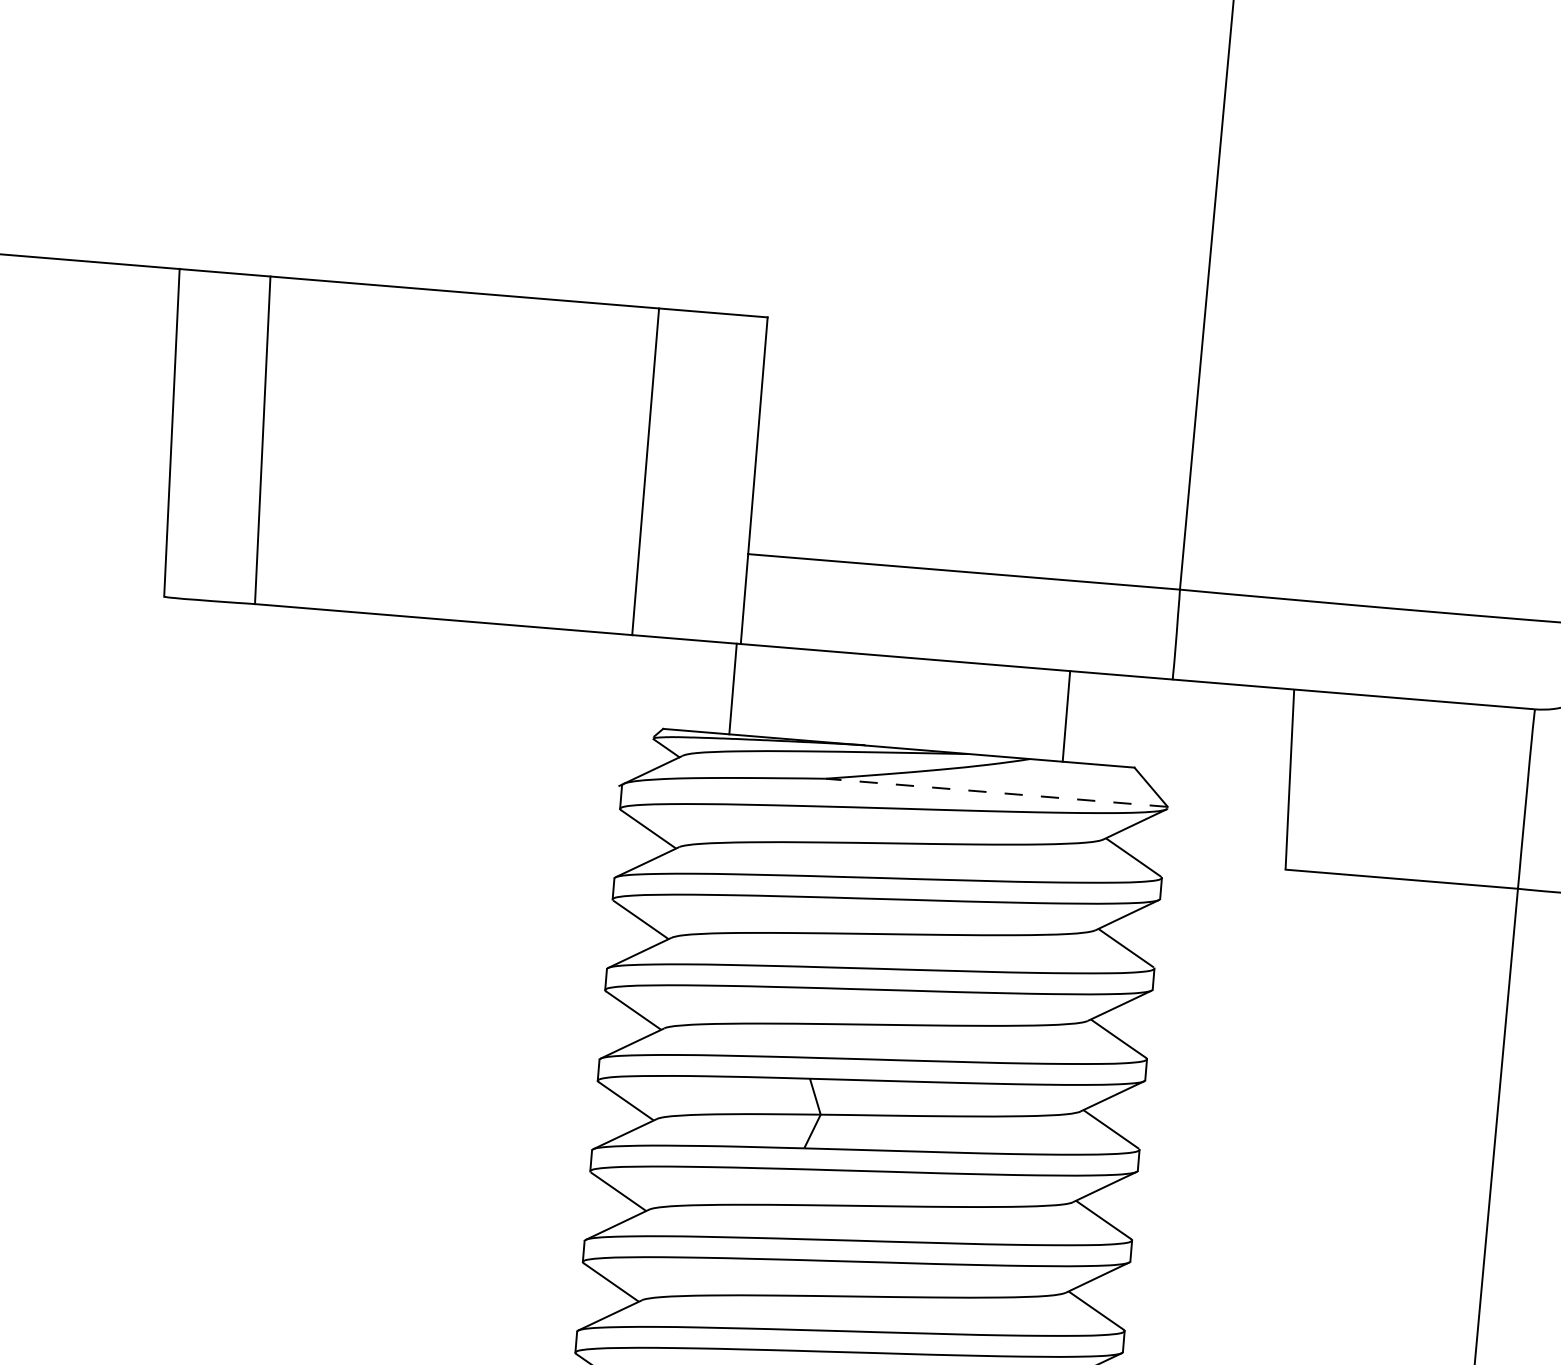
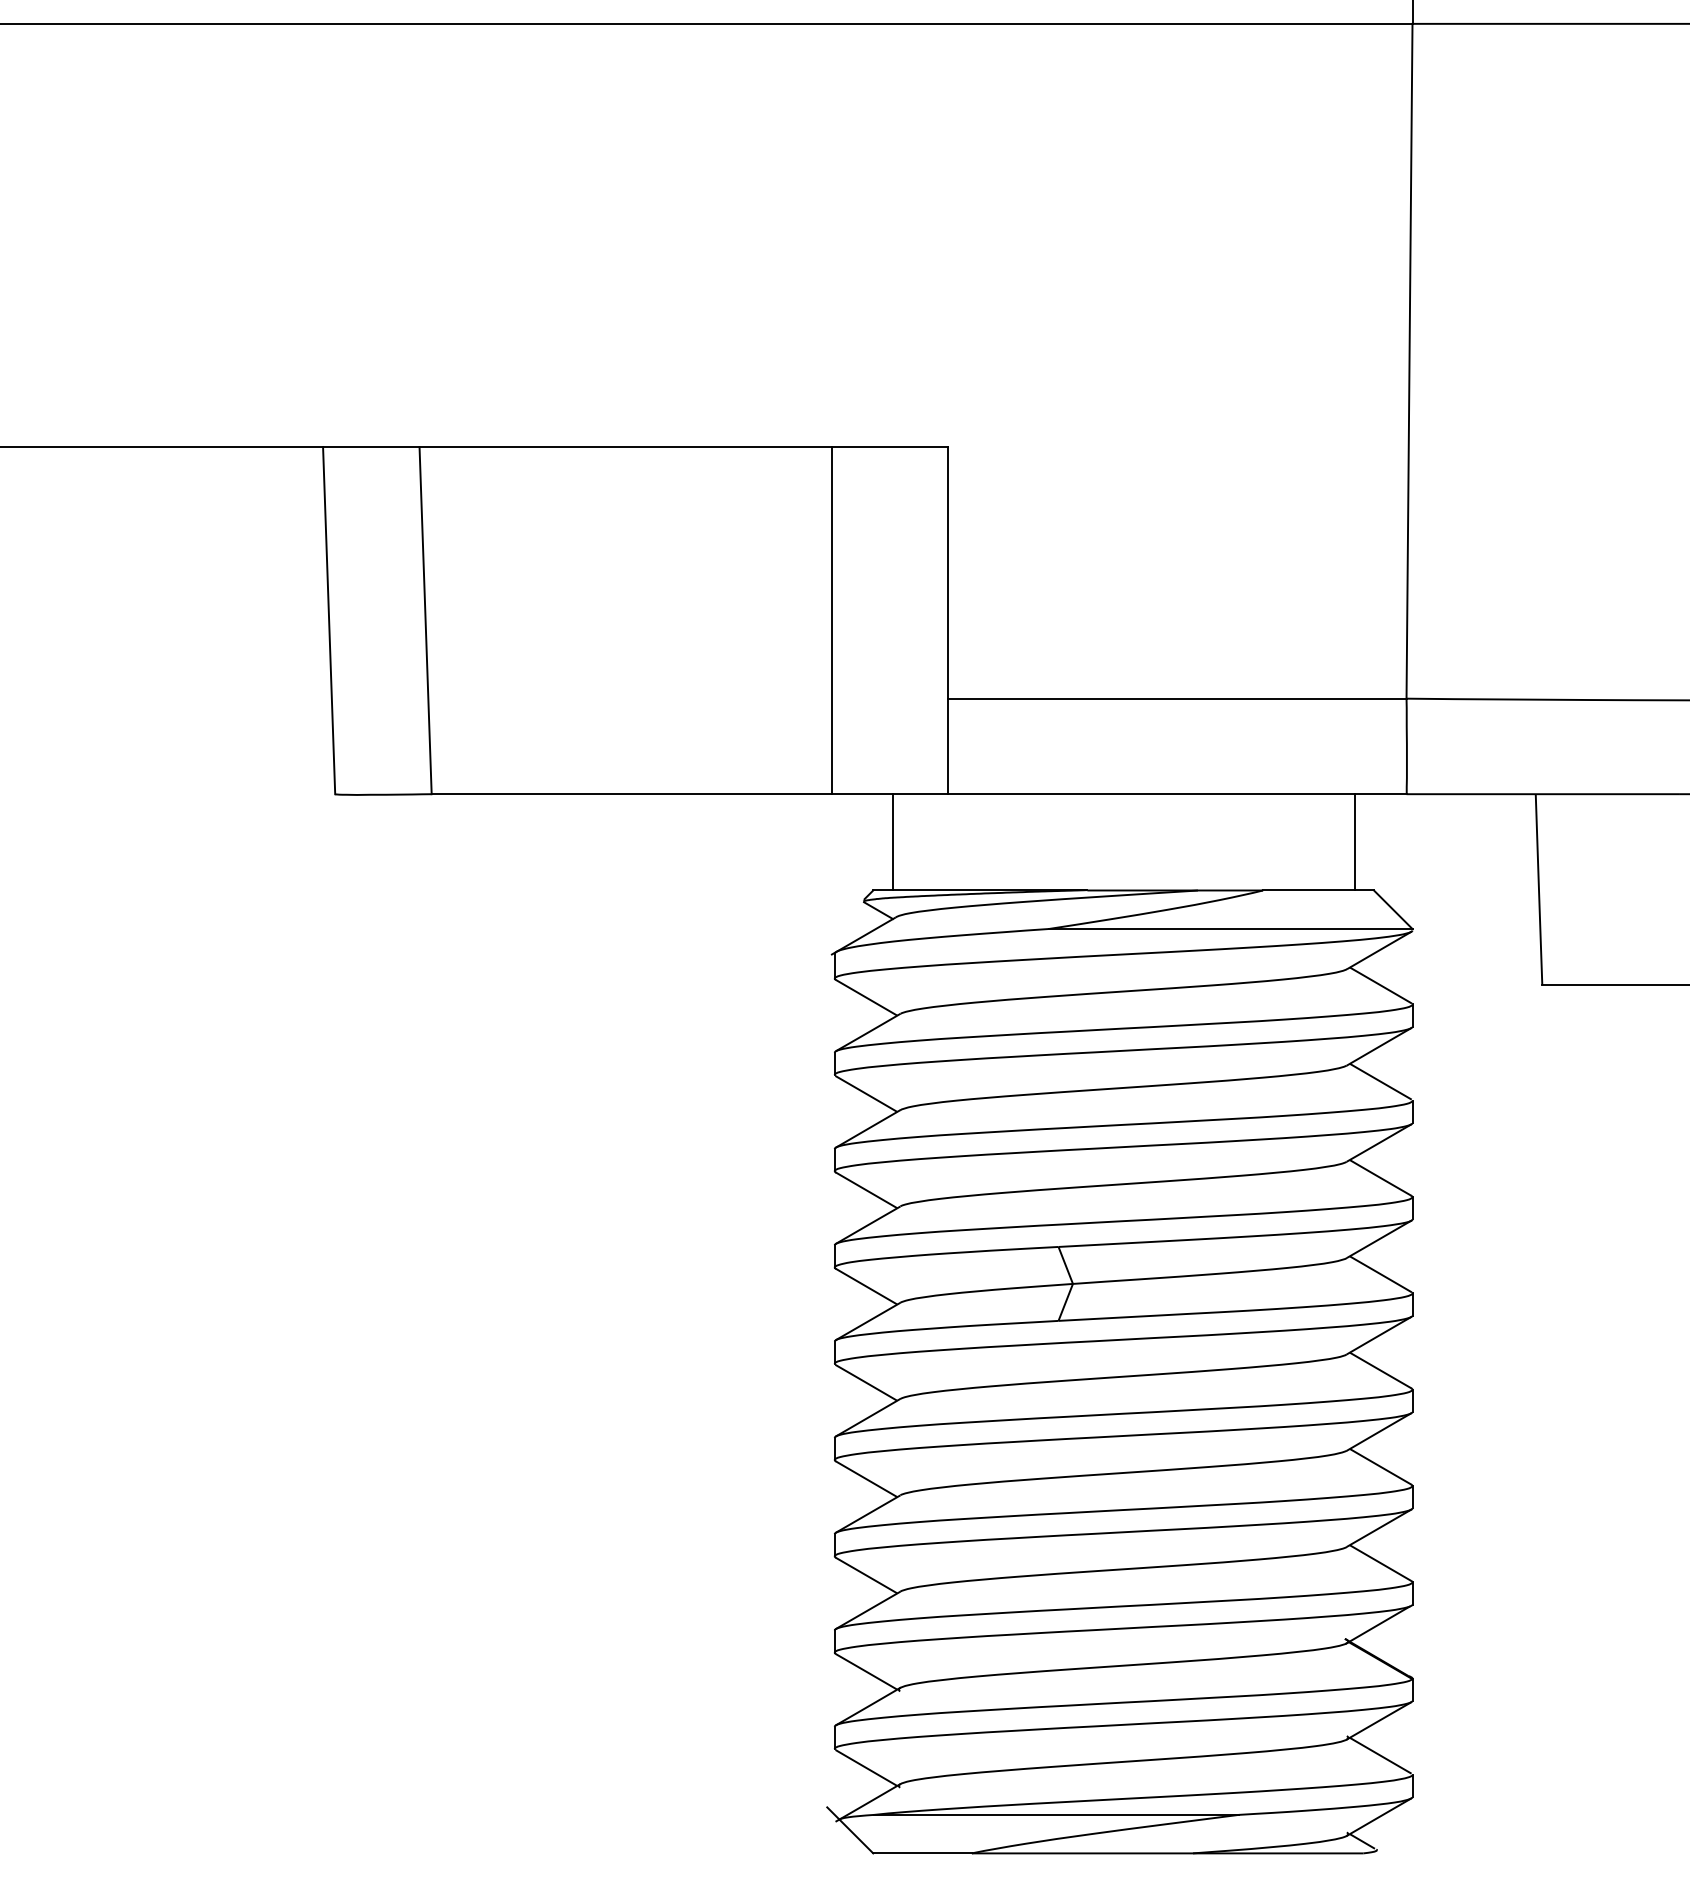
line: (733, 689) -> (892, 842), moved
line: (1066, 716) -> (1354, 842), moved
line: (996, 793) -> (1230, 929), dashed -> solid

